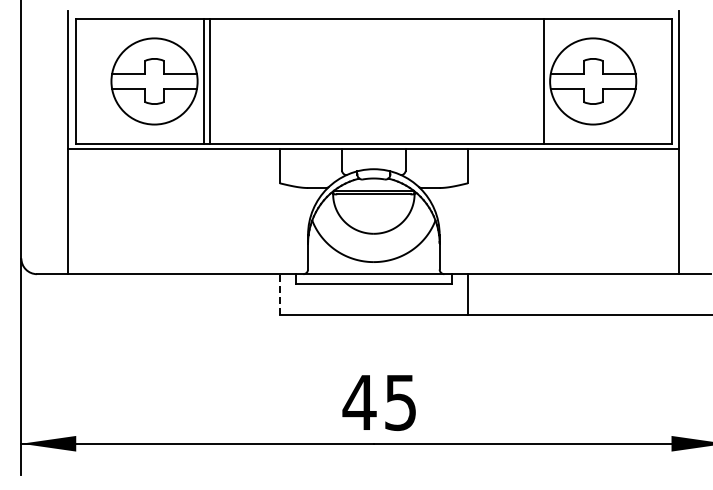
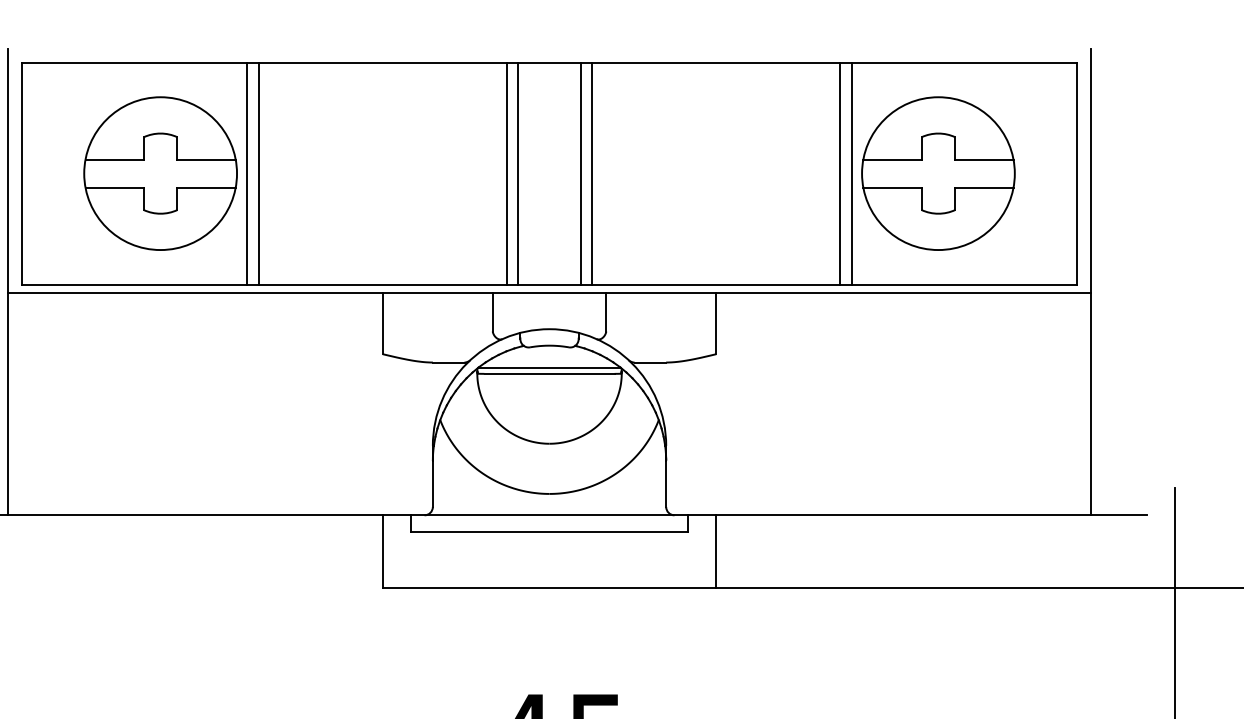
line: (349, 81) -> (506, 173), added
line: (356, 81) -> (518, 173), added
line: (391, 81) -> (580, 173), added
line: (397, 81) -> (591, 173), added
line: (537, 81) -> (839, 173), added
line: (279, 294) -> (382, 551), dashed -> solid

